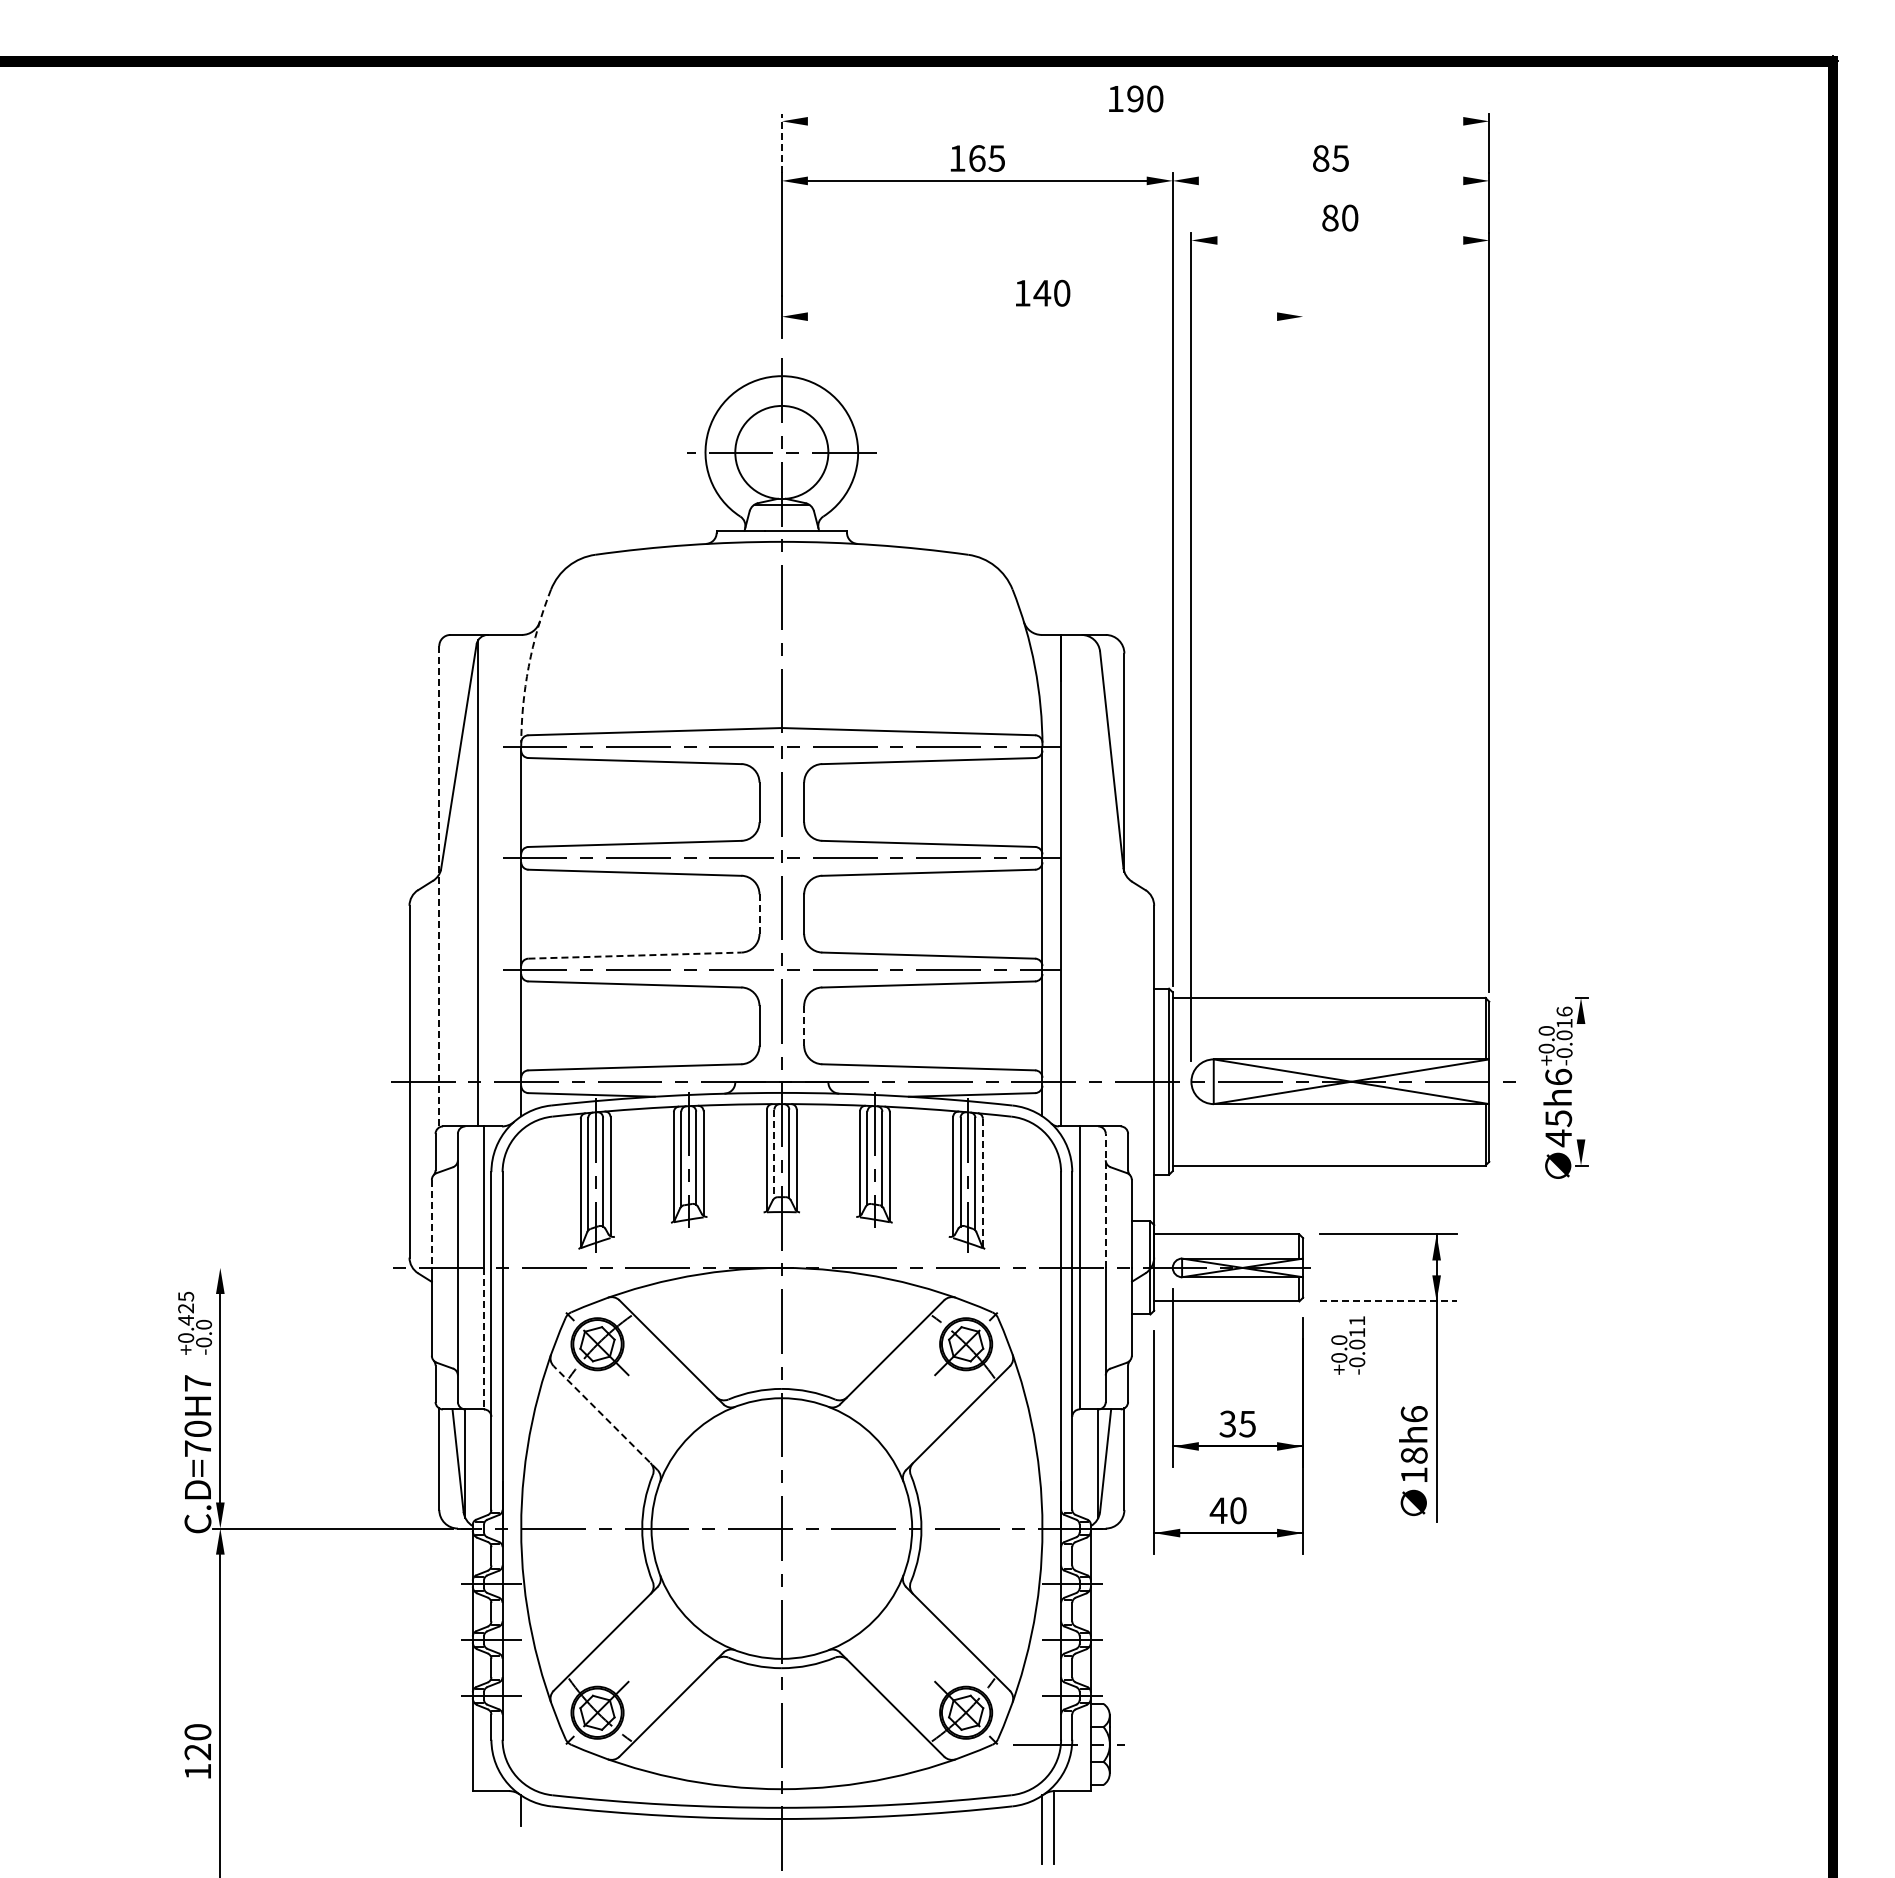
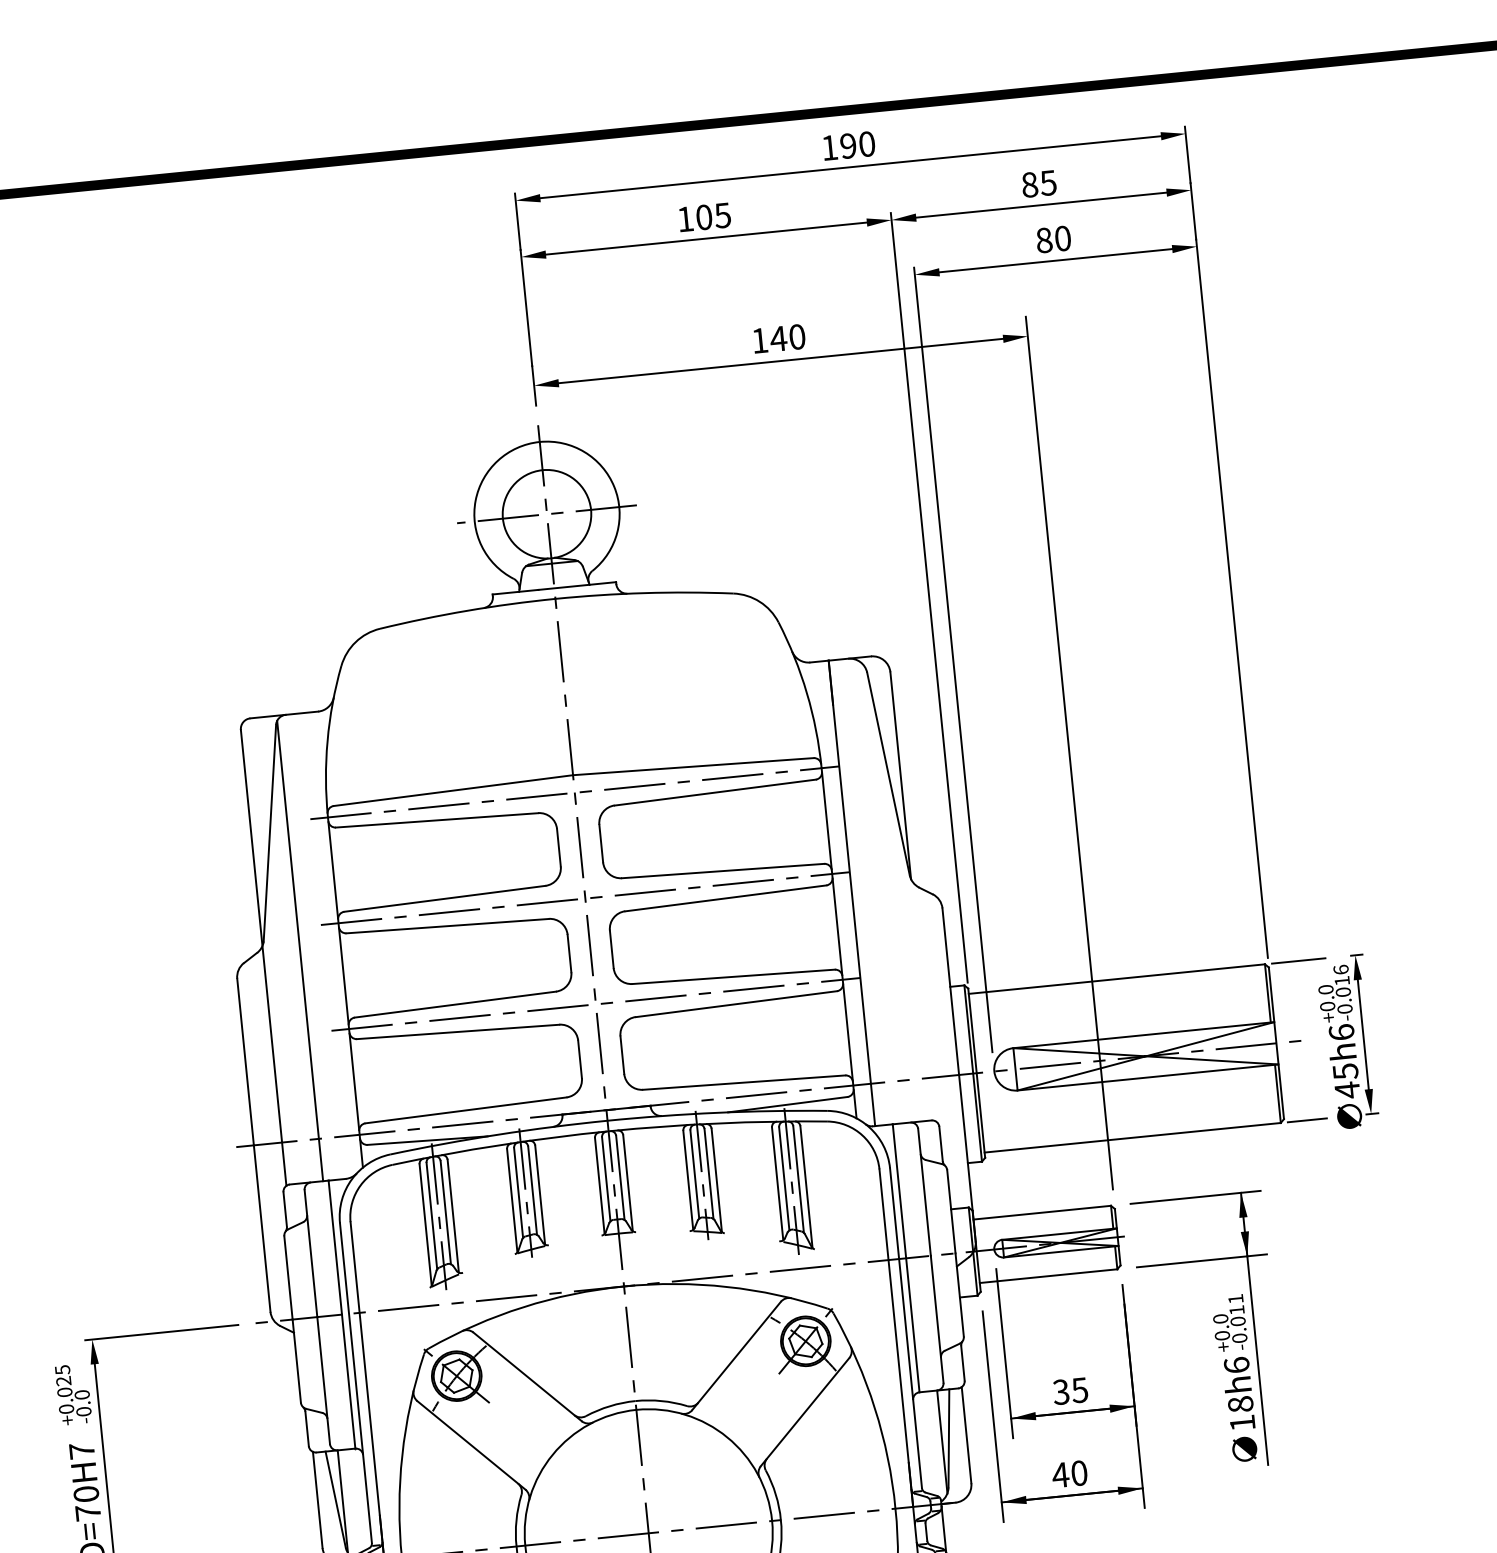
line: (1135, 121) -> (850, 167), added
line: (781, 143) -> (517, 221), dashed -> solid
text: (977, 158) -> (704, 217), 165 -> 105
line: (1330, 180) -> (1040, 204), added
line: (1340, 240) -> (1056, 260), added
line: (1042, 316) -> (780, 360), added
arc: (528, 666) -> (327, 740), dashed -> solid
line: (1303, 756) -> (1069, 752), added
line: (439, 886) -> (263, 957), dashed -> solid
line: (759, 914) -> (569, 953), dashed -> solid
line: (634, 955) -> (455, 1004), dashed -> solid
line: (1521, 997) -> (1298, 960), added
line: (804, 1025) -> (622, 1054), dashed -> solid
line: (1581, 1081) -> (1363, 1034), added
line: (774, 1154) -> (606, 1179), dashed -> solid
line: (1513, 1165) -> (1307, 1120), added
line: (982, 1183) -> (806, 1187), dashed -> solid
line: (1105, 1200) -> (924, 1192), dashed -> solid
line: (431, 1223) -> (288, 1277), dashed -> solid
line: (293, 1267) -> (161, 1332), added
line: (1388, 1301) -> (1201, 1260), dashed -> solid
text: (186, 1320) -> (65, 1392), +0.425 -> +0.025
line: (483, 1338) -> (348, 1381), dashed -> solid
text: (1348, 1345) -> (1229, 1323), moved
line: (605, 1417) -> (471, 1444), dashed -> solid

